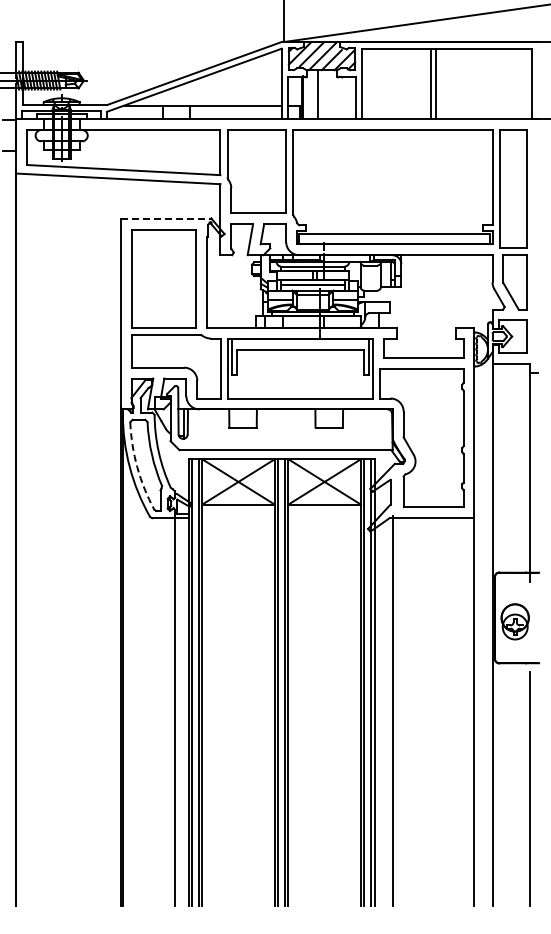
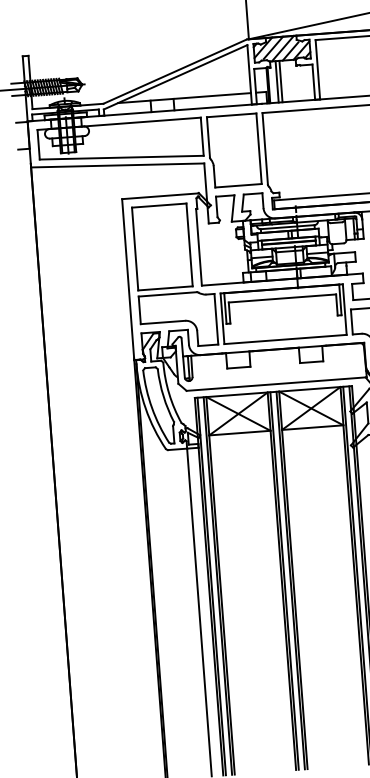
line: (313, 94) -> (277, 81), added
line: (166, 218) -> (160, 195), dashed -> solid
arc: (137, 467) -> (152, 408), dashed -> solid

